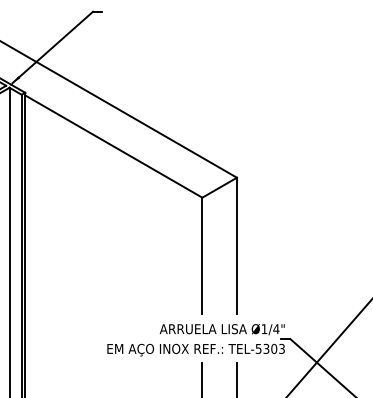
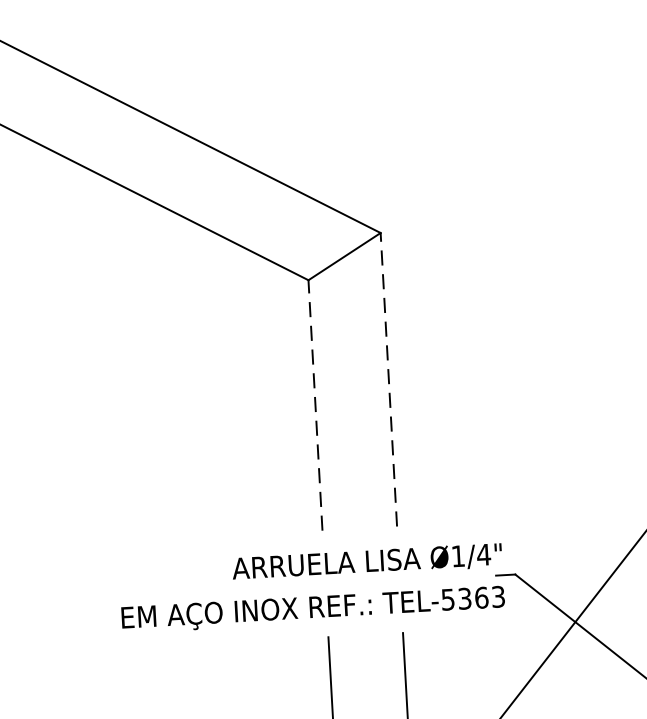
line: (236, 245) -> (387, 379), solid -> dashed
line: (202, 255) -> (315, 404), solid -> dashed
text: (274, 348) -> (482, 596), TEL-5303 -> TEL-5363

